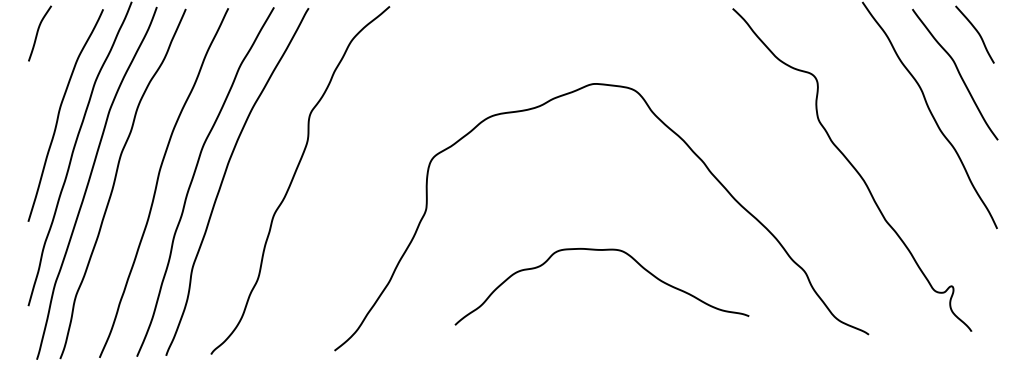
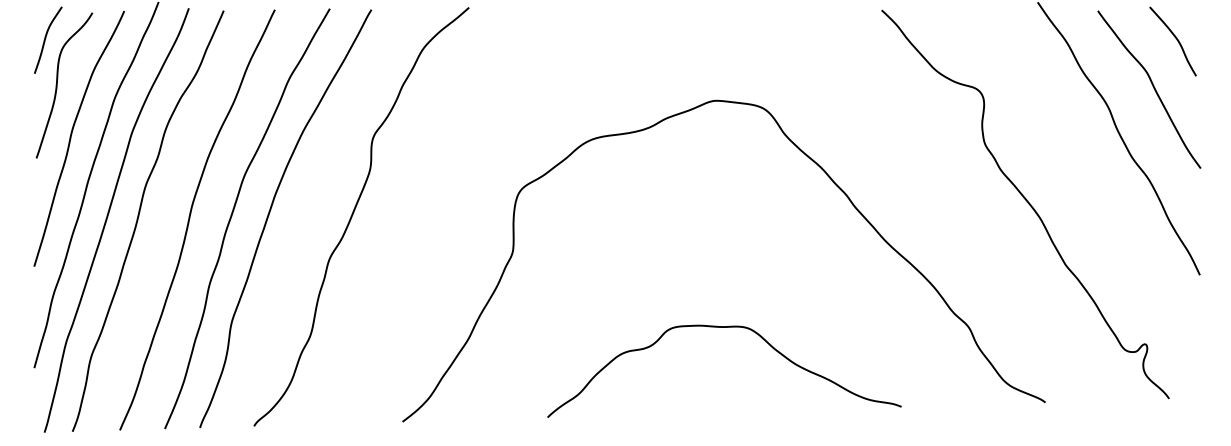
curve: (48, 69) -> (58, 83), added
curve: (601, 250) -> (723, 327), moved

